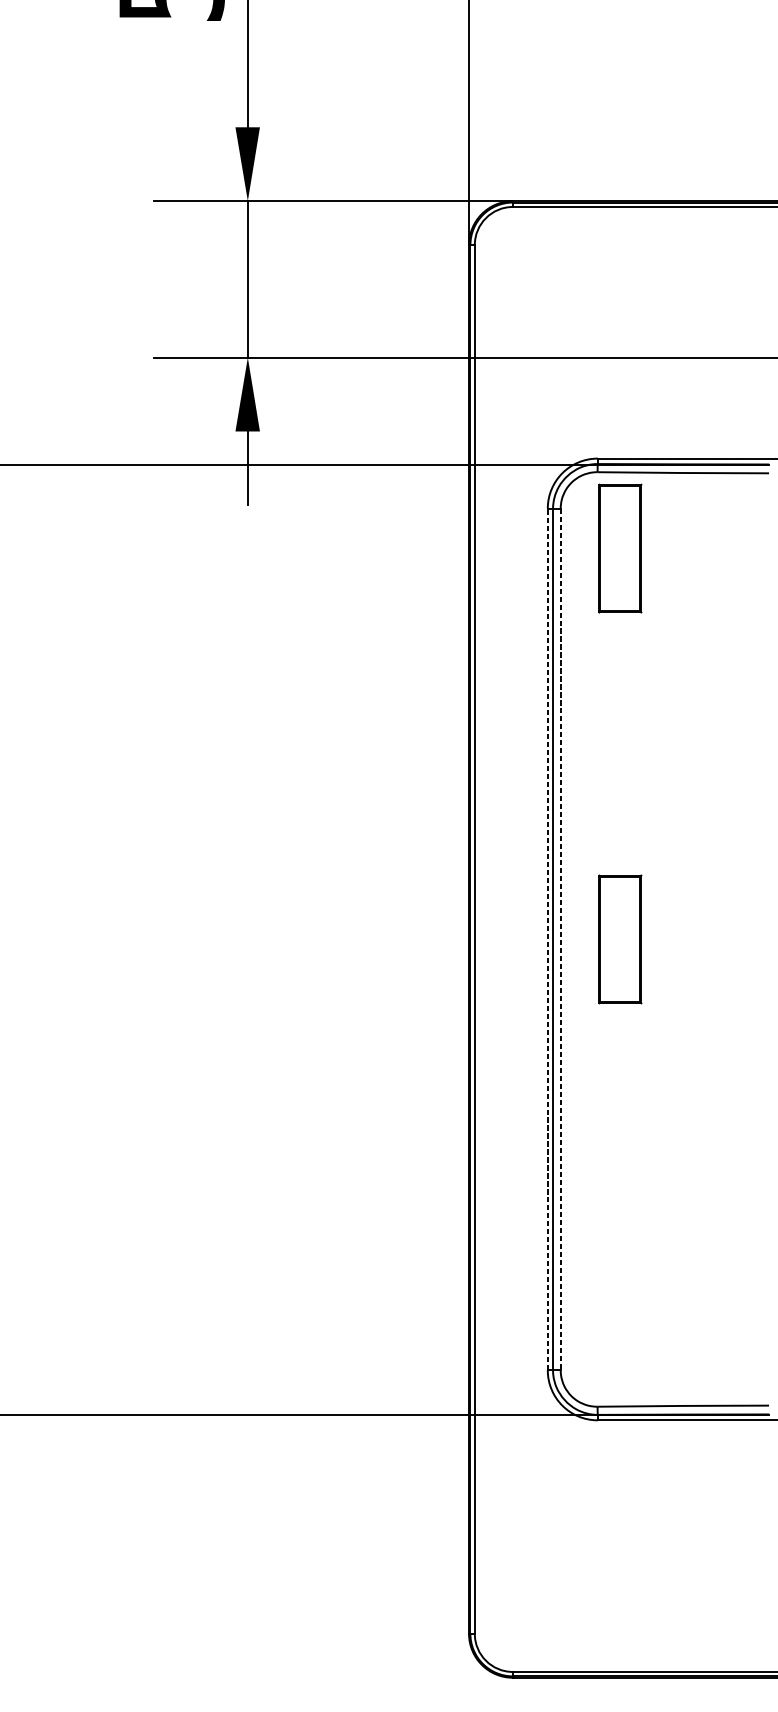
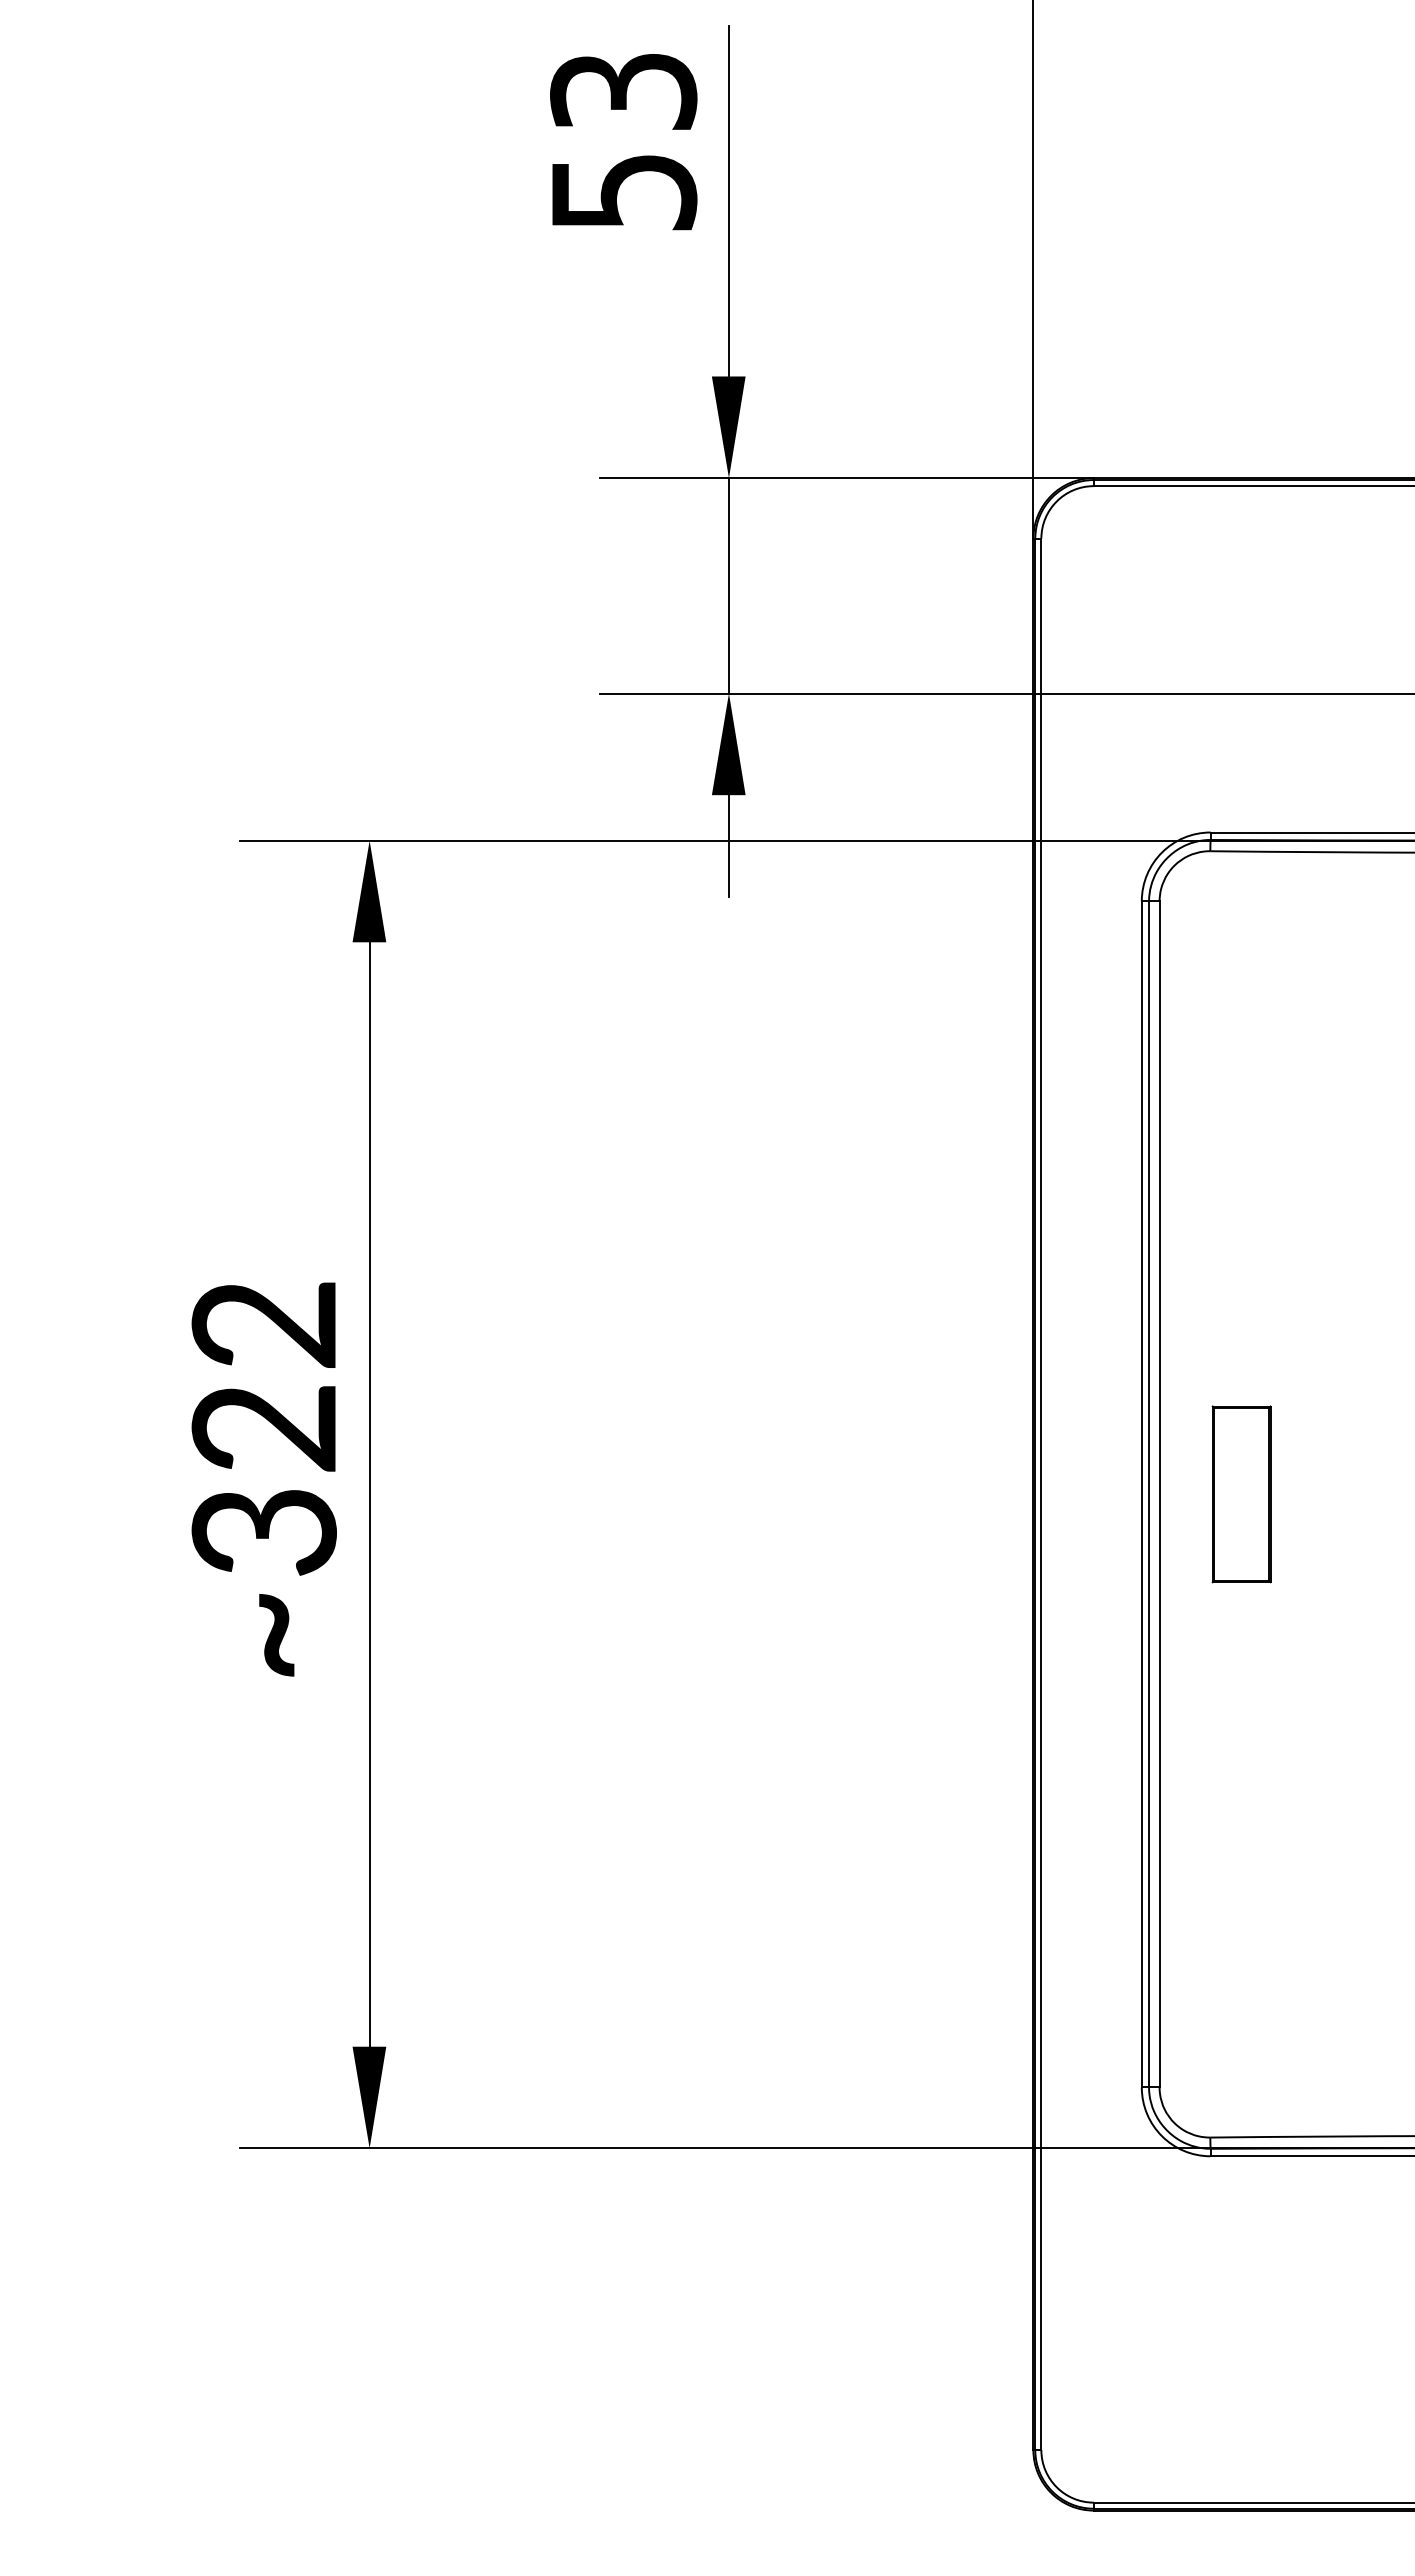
part: (620, 548) -> (1241, 956), removed
line: (547, 938) -> (1141, 1493), dashed -> solid
line: (560, 939) -> (1159, 1494), dashed -> solid

